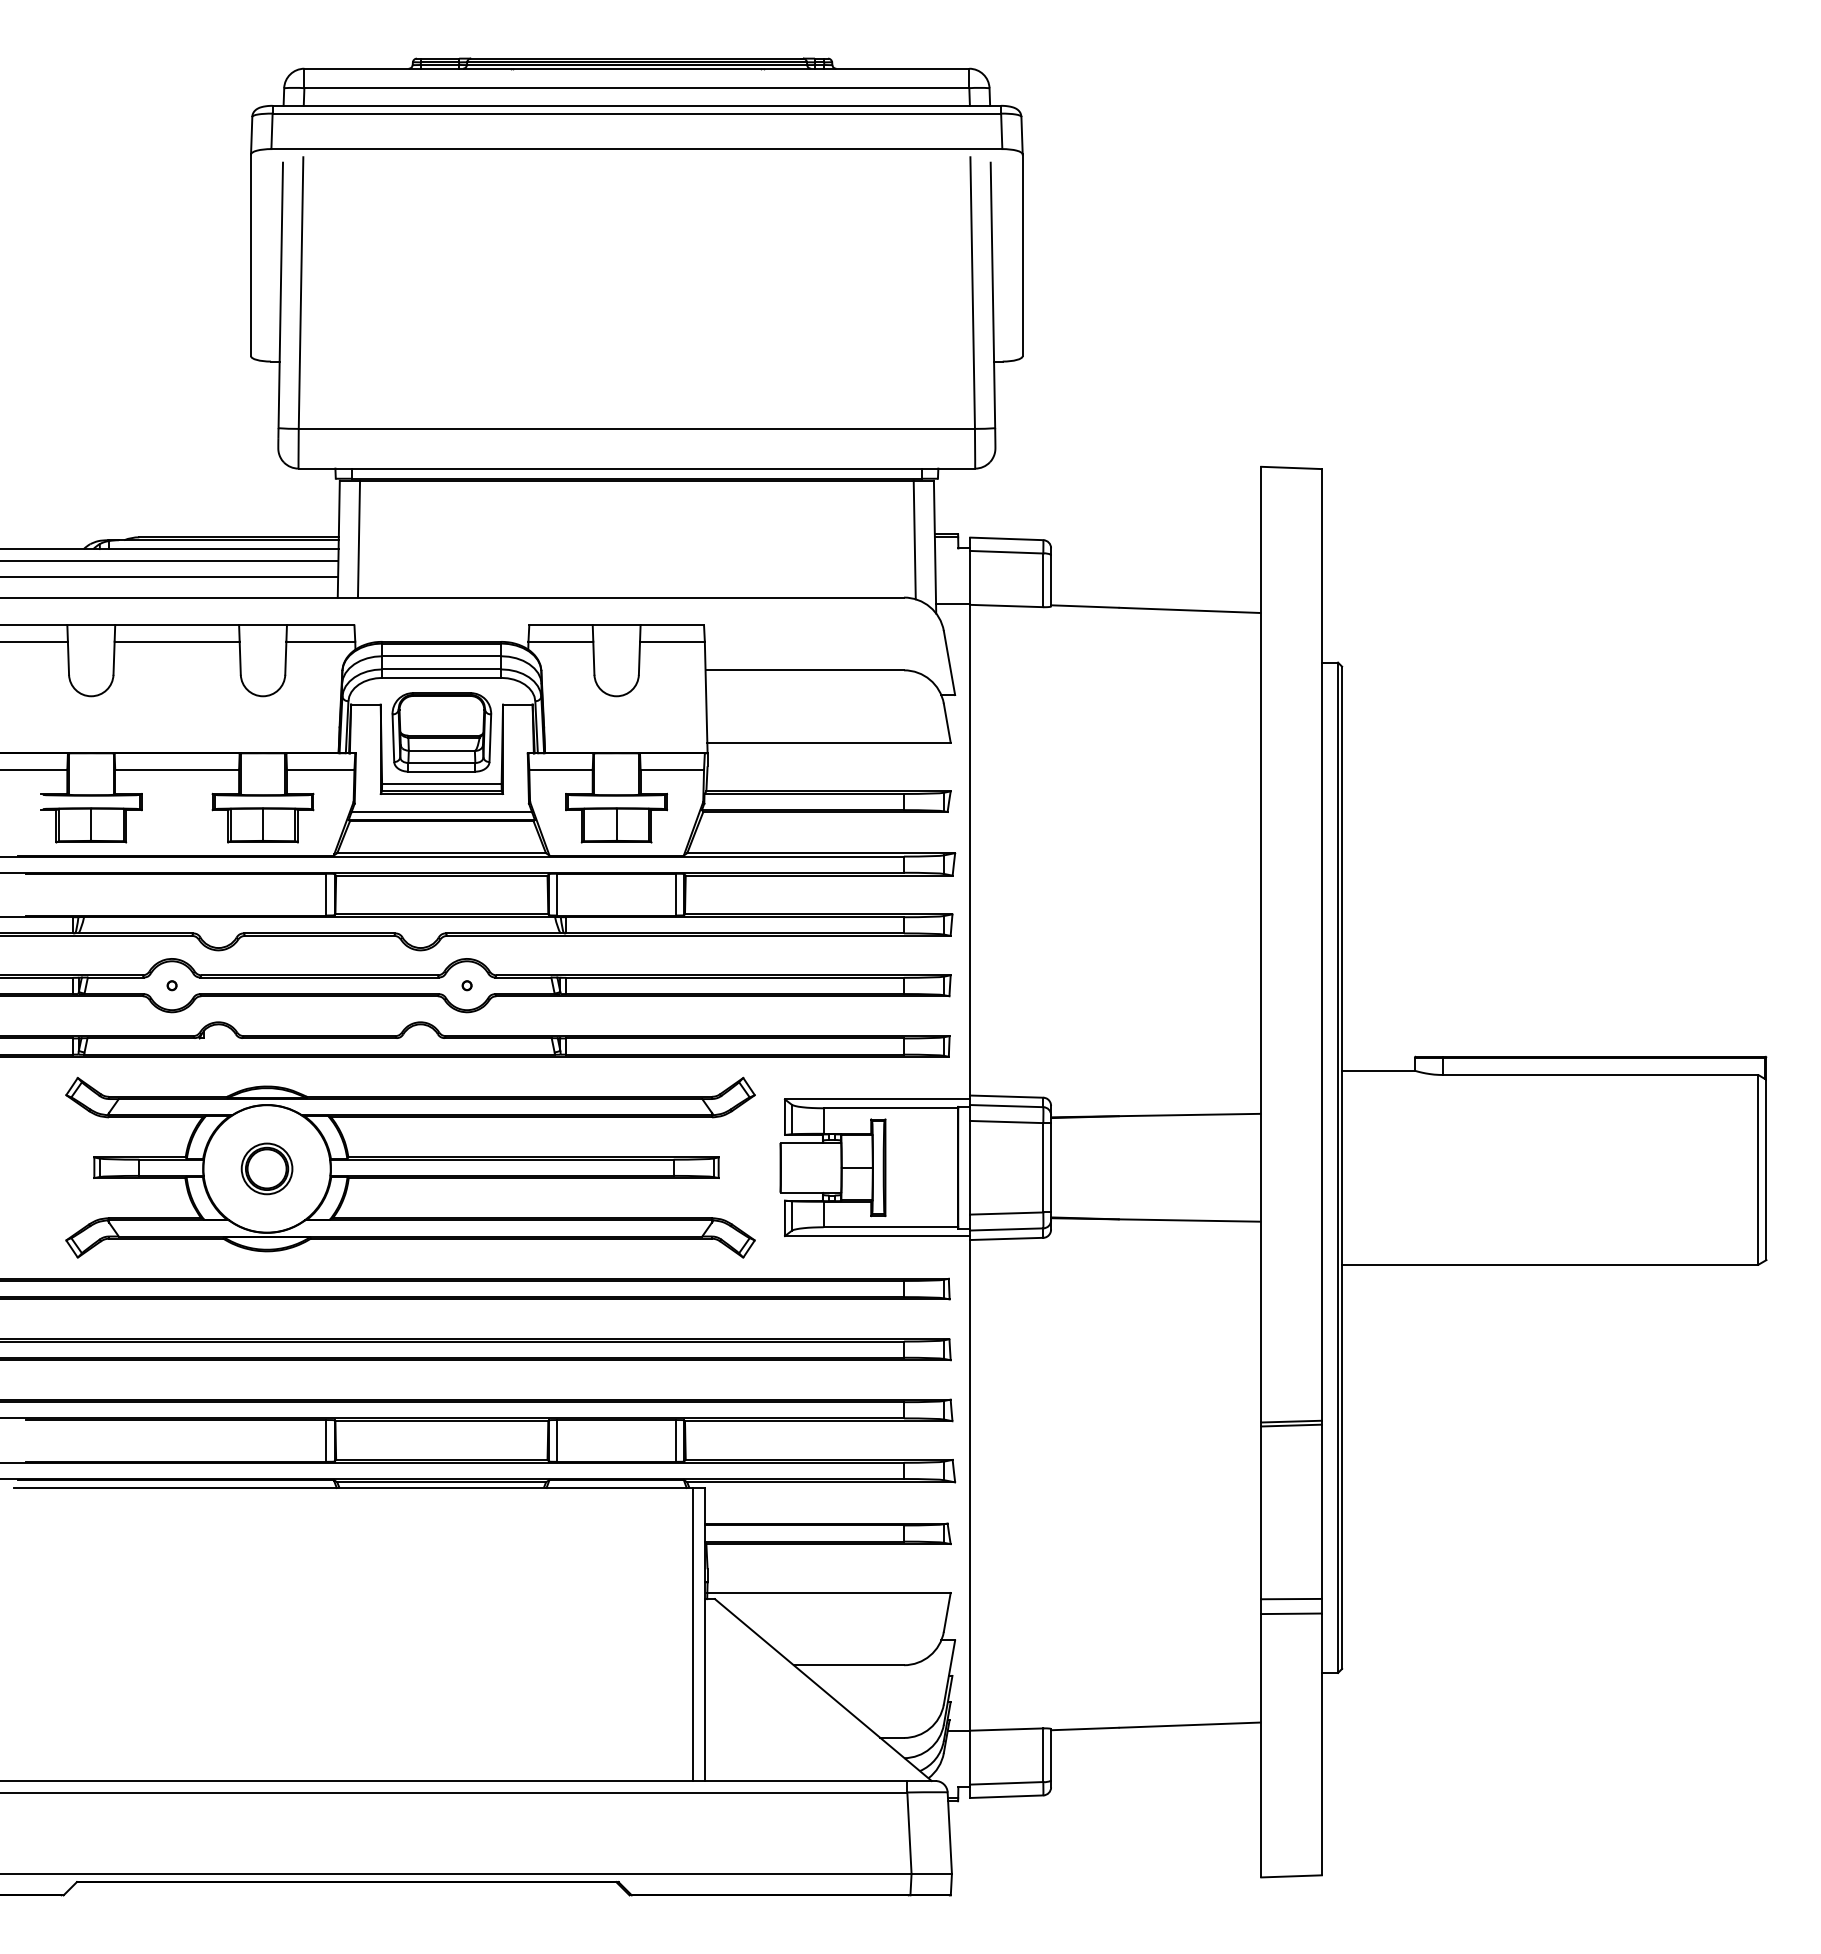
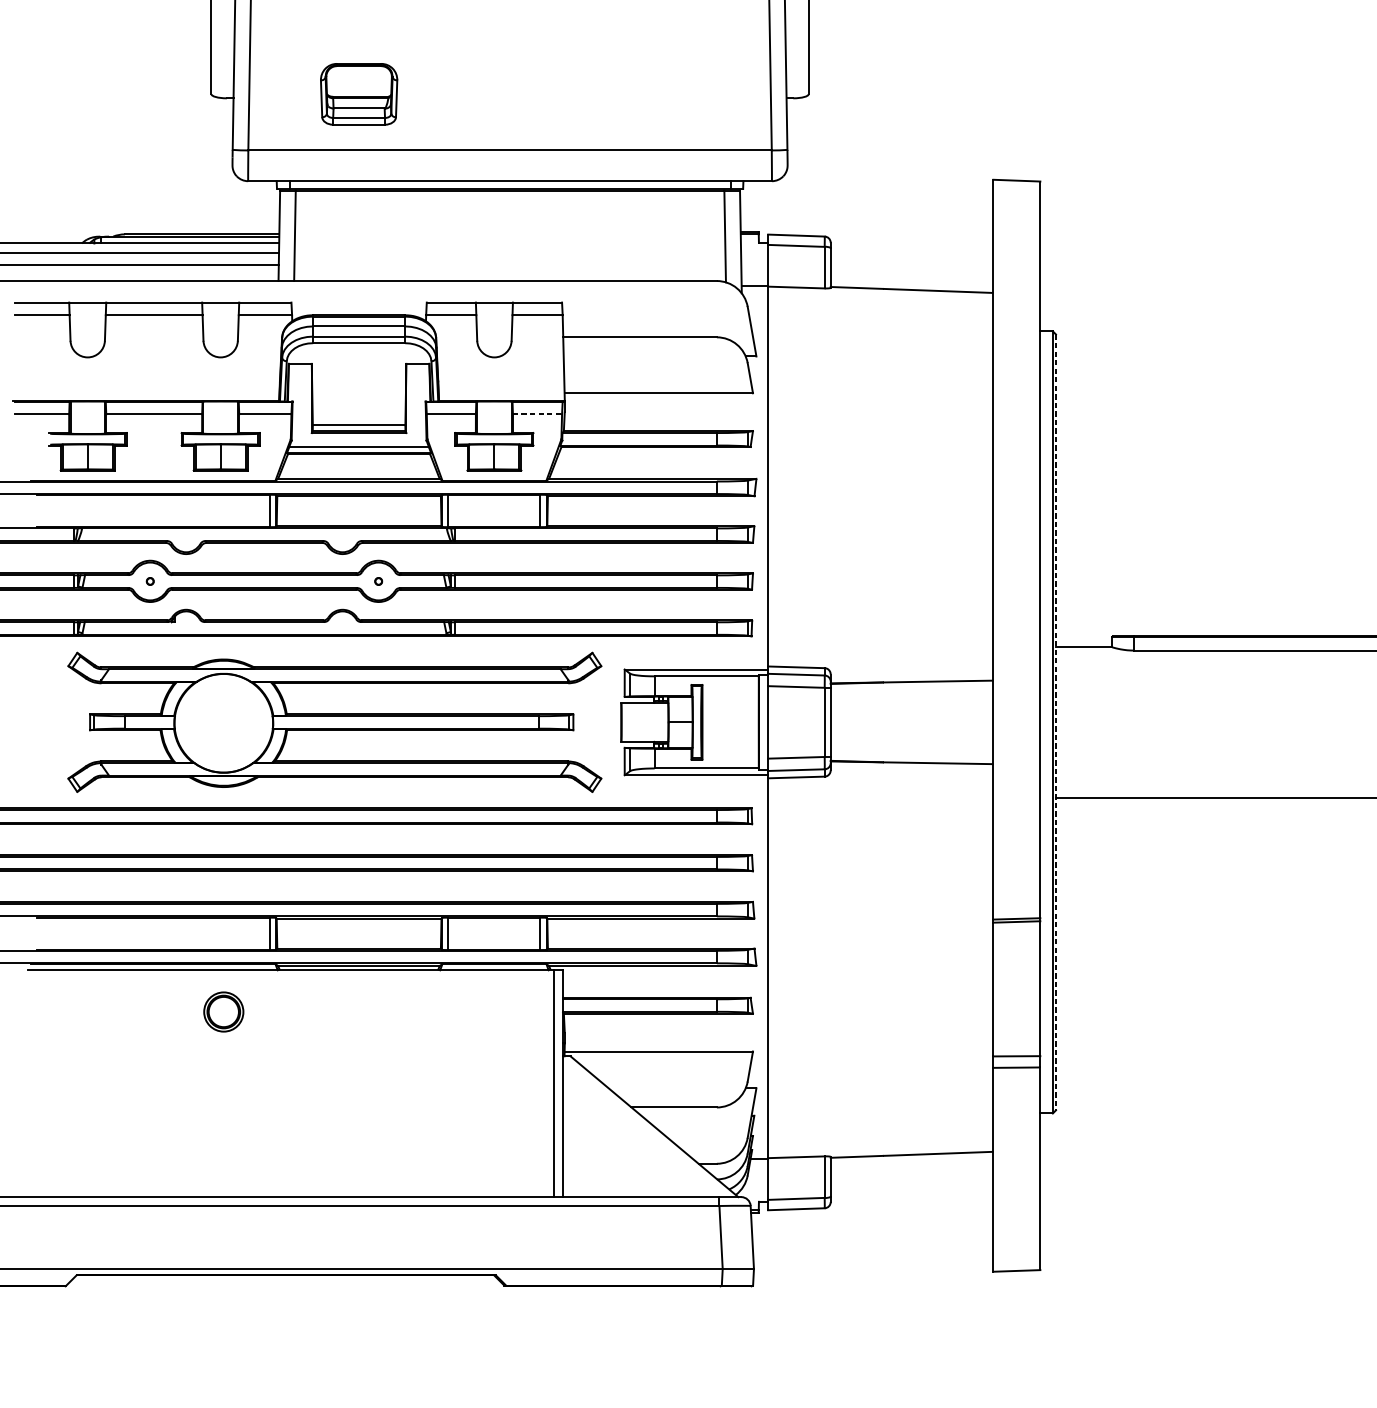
part: (441, 732) -> (358, 94), moved
line: (672, 769) -> (537, 414), solid -> dashed
part: (266, 1168) -> (223, 1011), moved
line: (1342, 1168) -> (1056, 722), solid -> dashed

